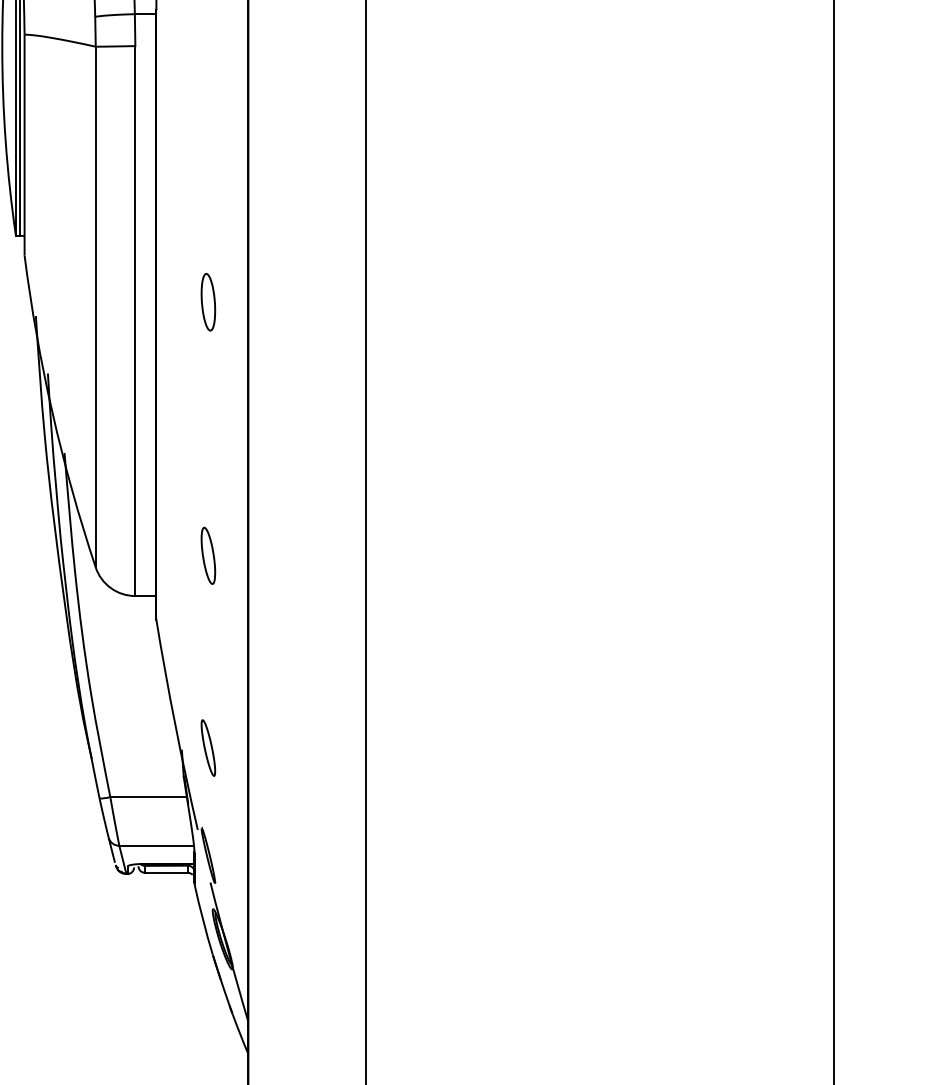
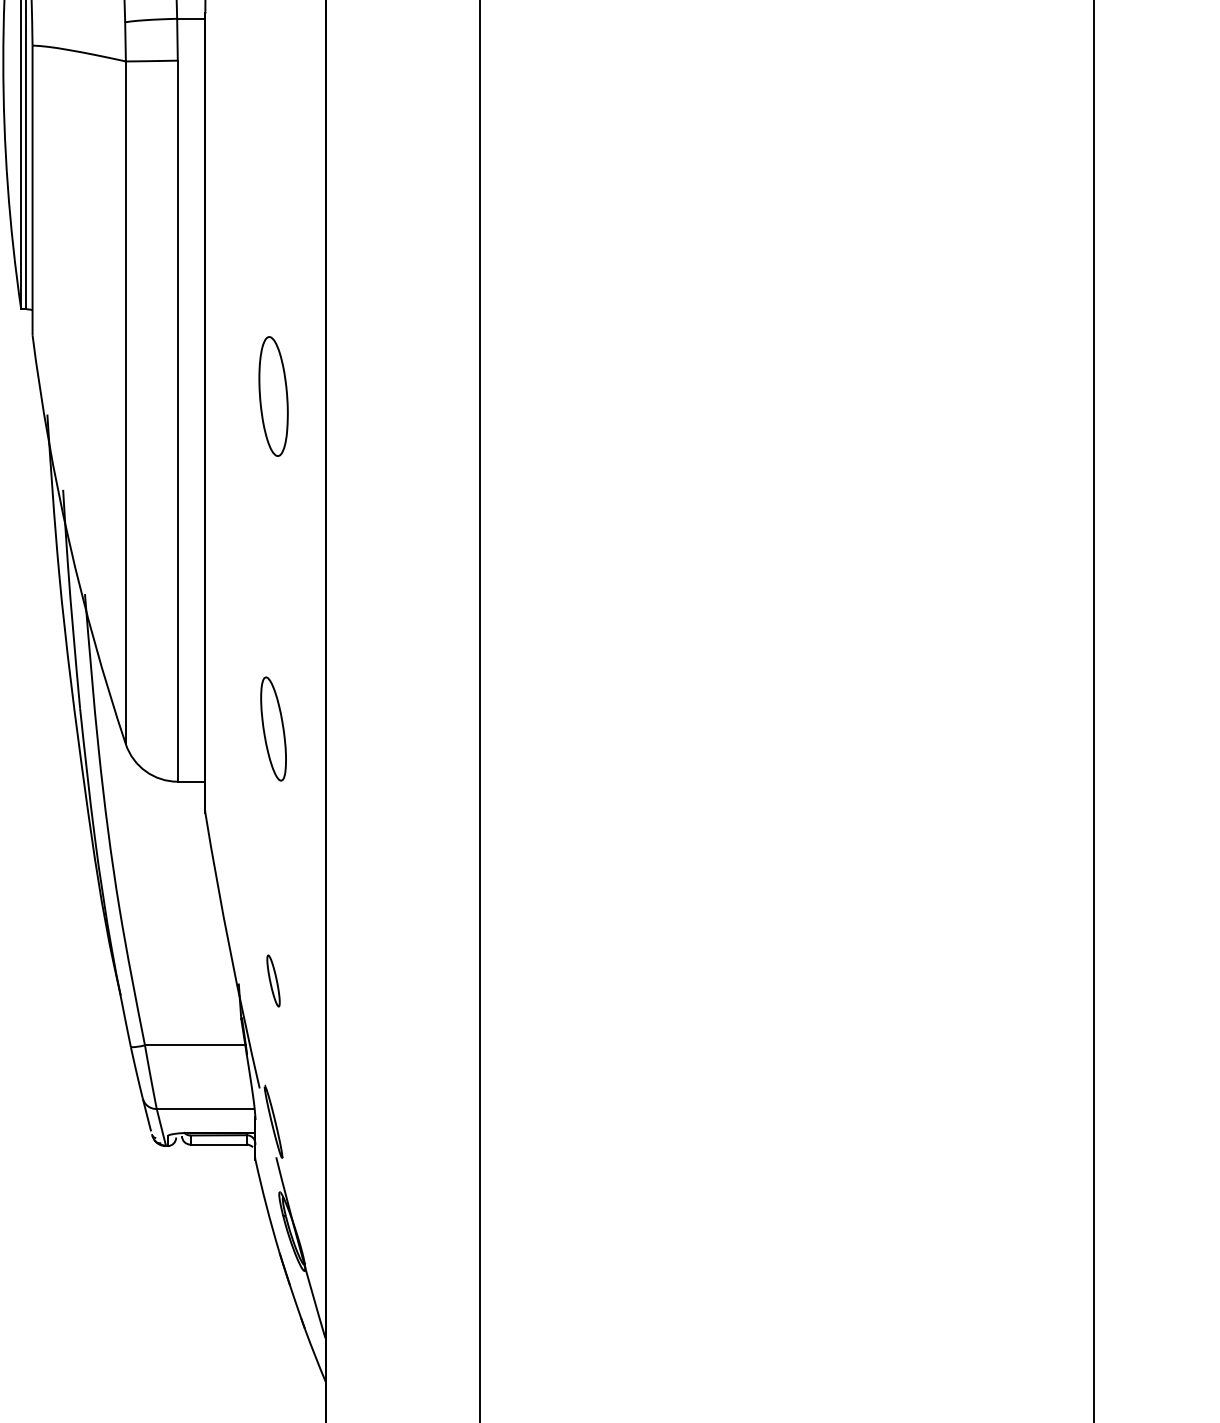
part: (208, 302) -> (273, 396), size x1.6
part: (208, 555) -> (273, 728), size x1.4
part: (208, 747) -> (273, 980), size x0.7

